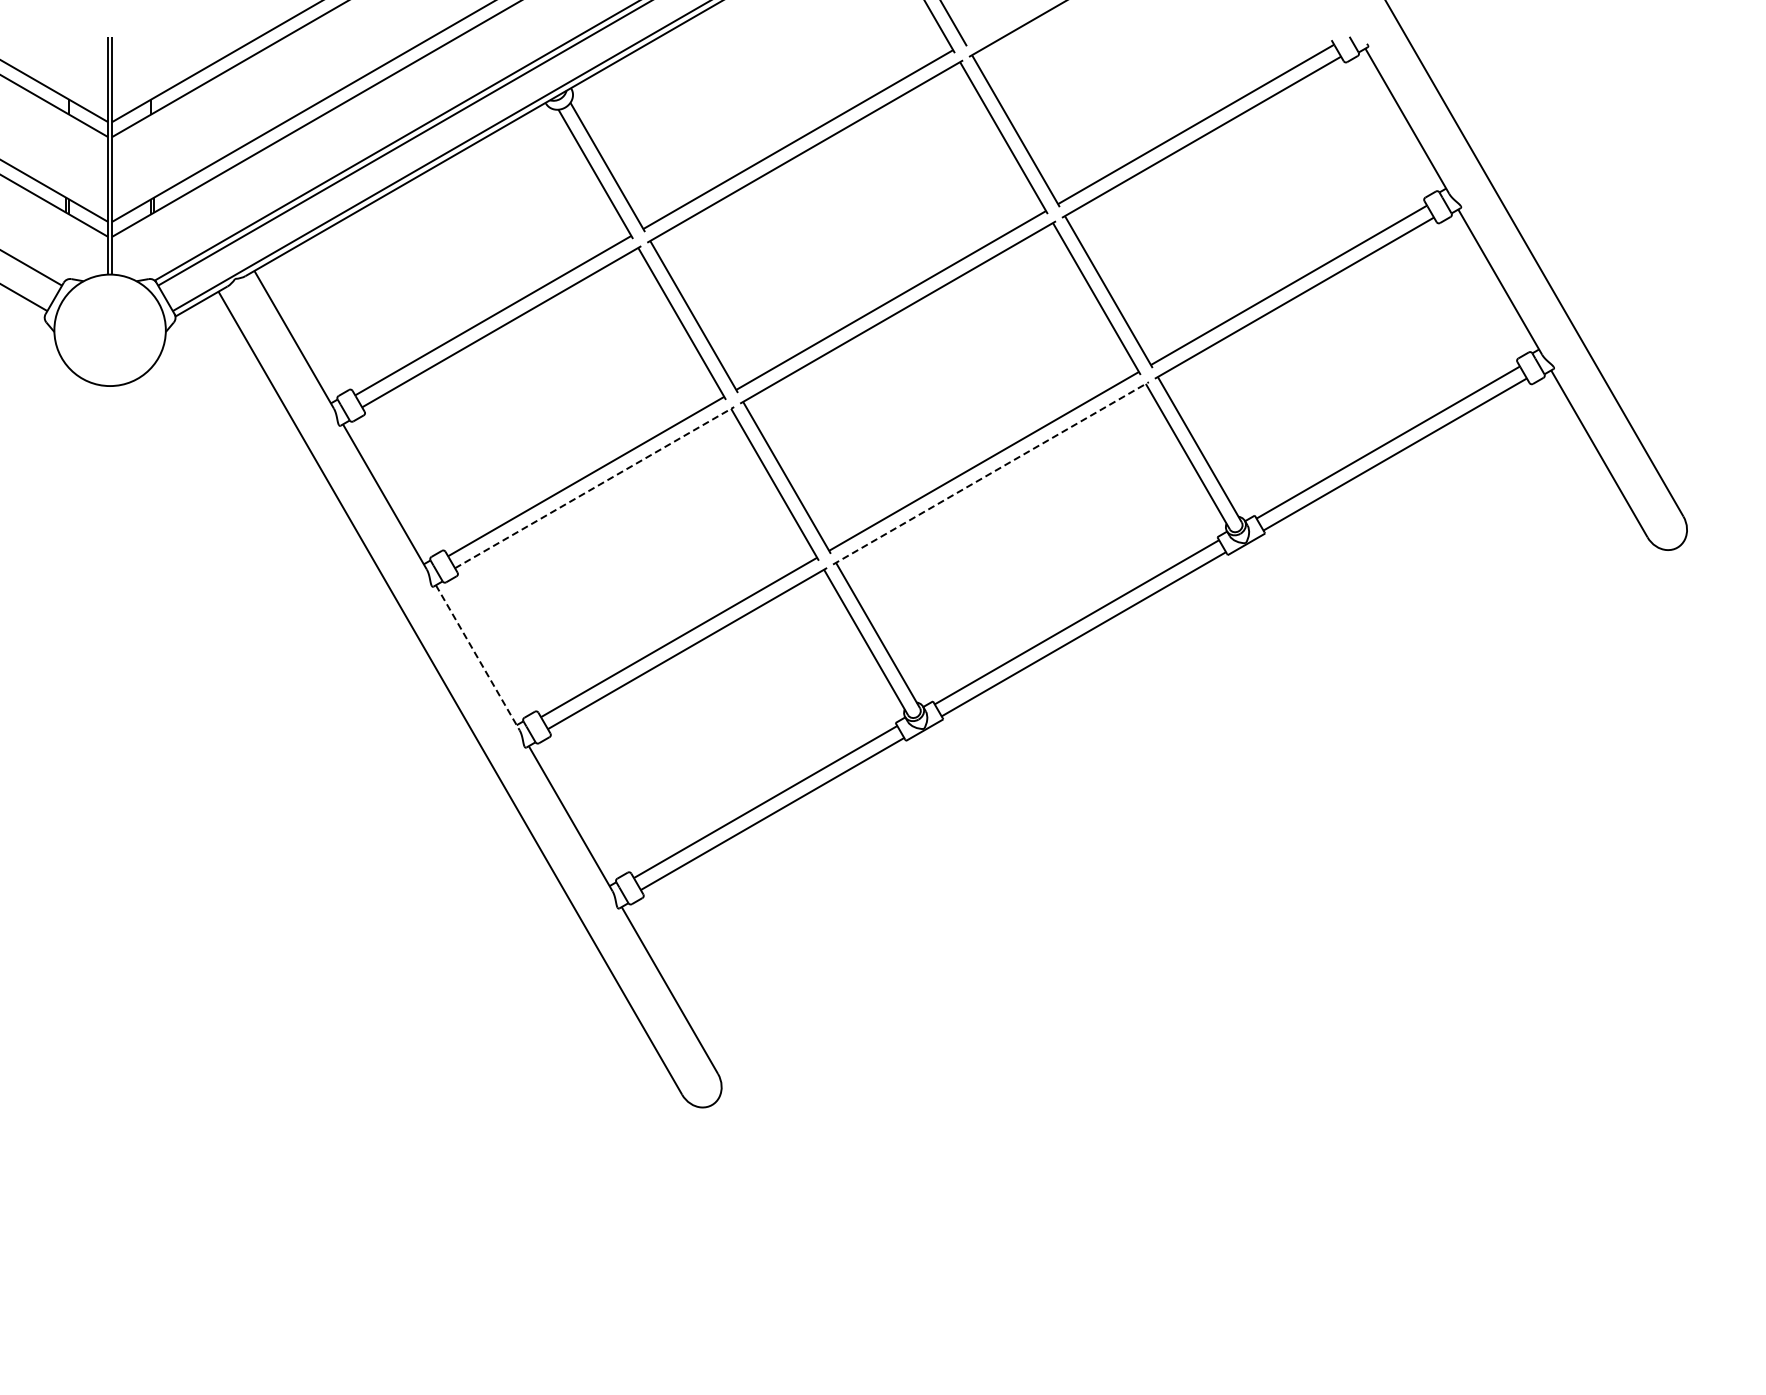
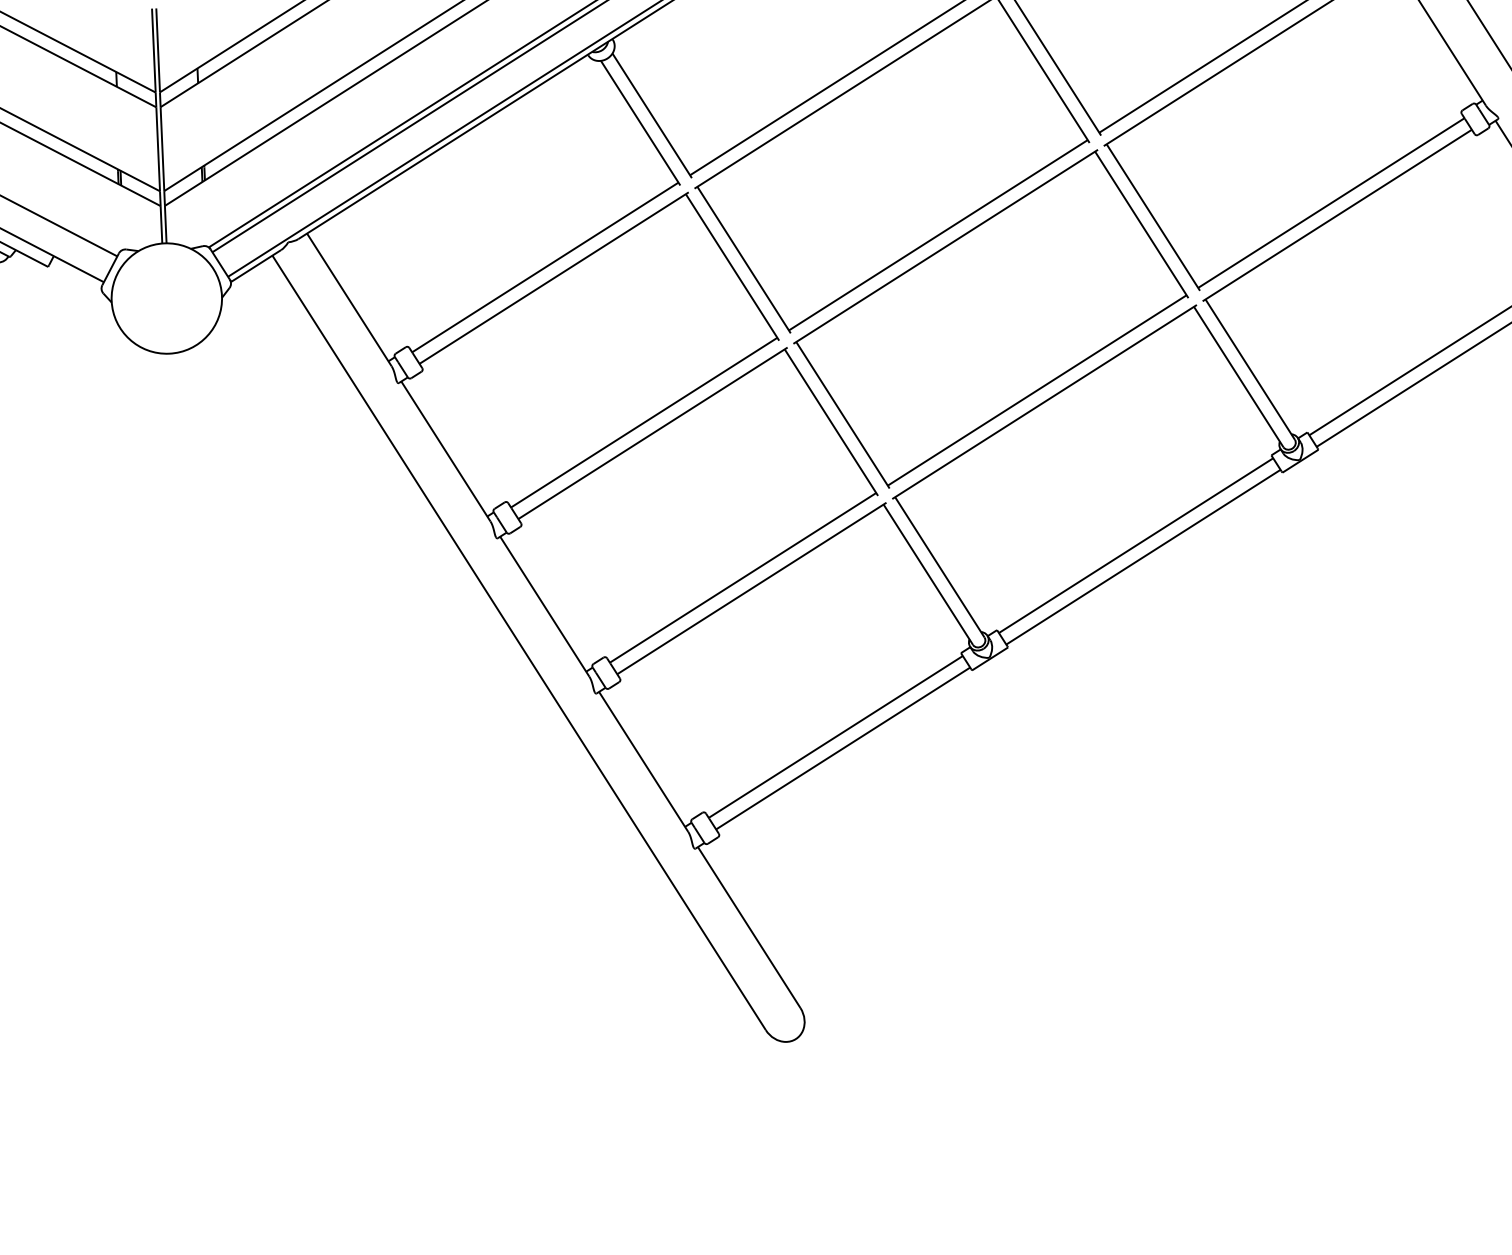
line: (991, 473) -> (1045, 402), dashed -> solid
line: (595, 487) -> (653, 433), dashed -> solid
line: (477, 657) -> (544, 606), dashed -> solid

